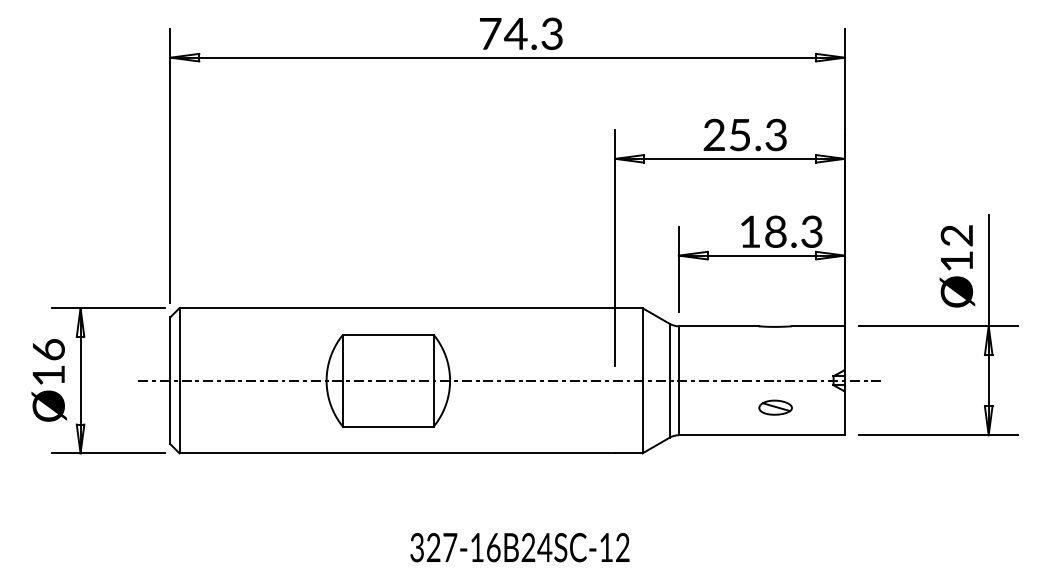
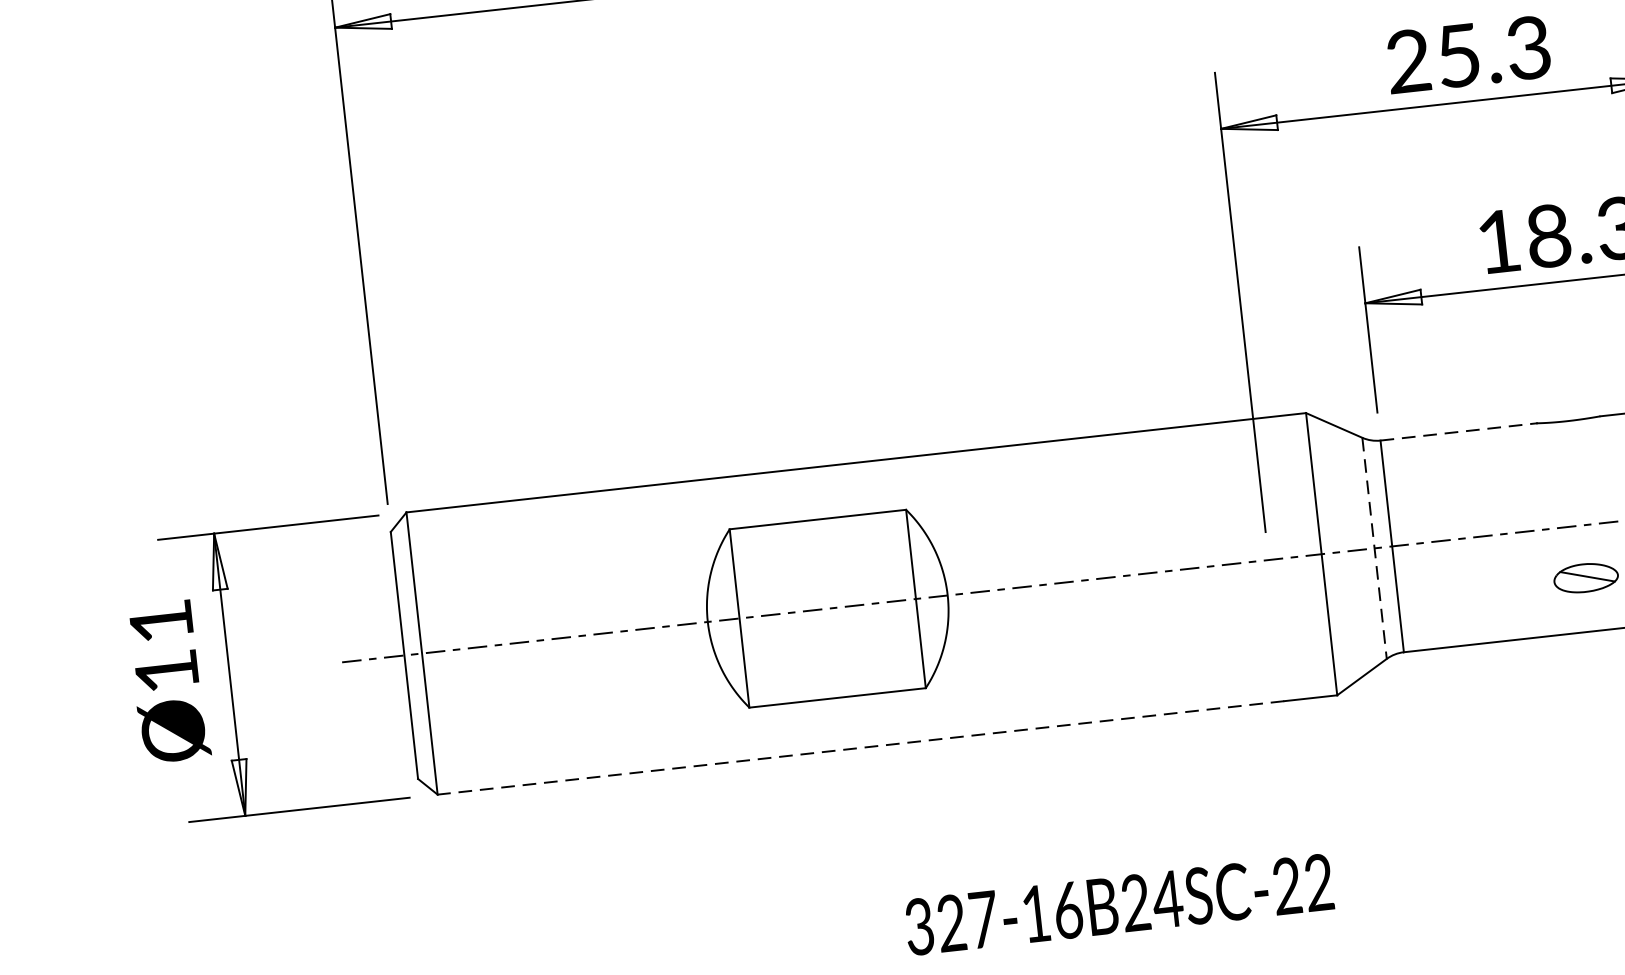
line: (719, 326) -> (1459, 432), solid -> dashed
text: (48, 349) -> (160, 620), Ø16 -> Ø11
line: (669, 380) -> (1374, 547), solid -> dashed
line: (397, 453) -> (861, 748), solid -> dashed
text: (605, 547) -> (1285, 886), 327-16B24SC-12 -> 327-16B24SC-22

